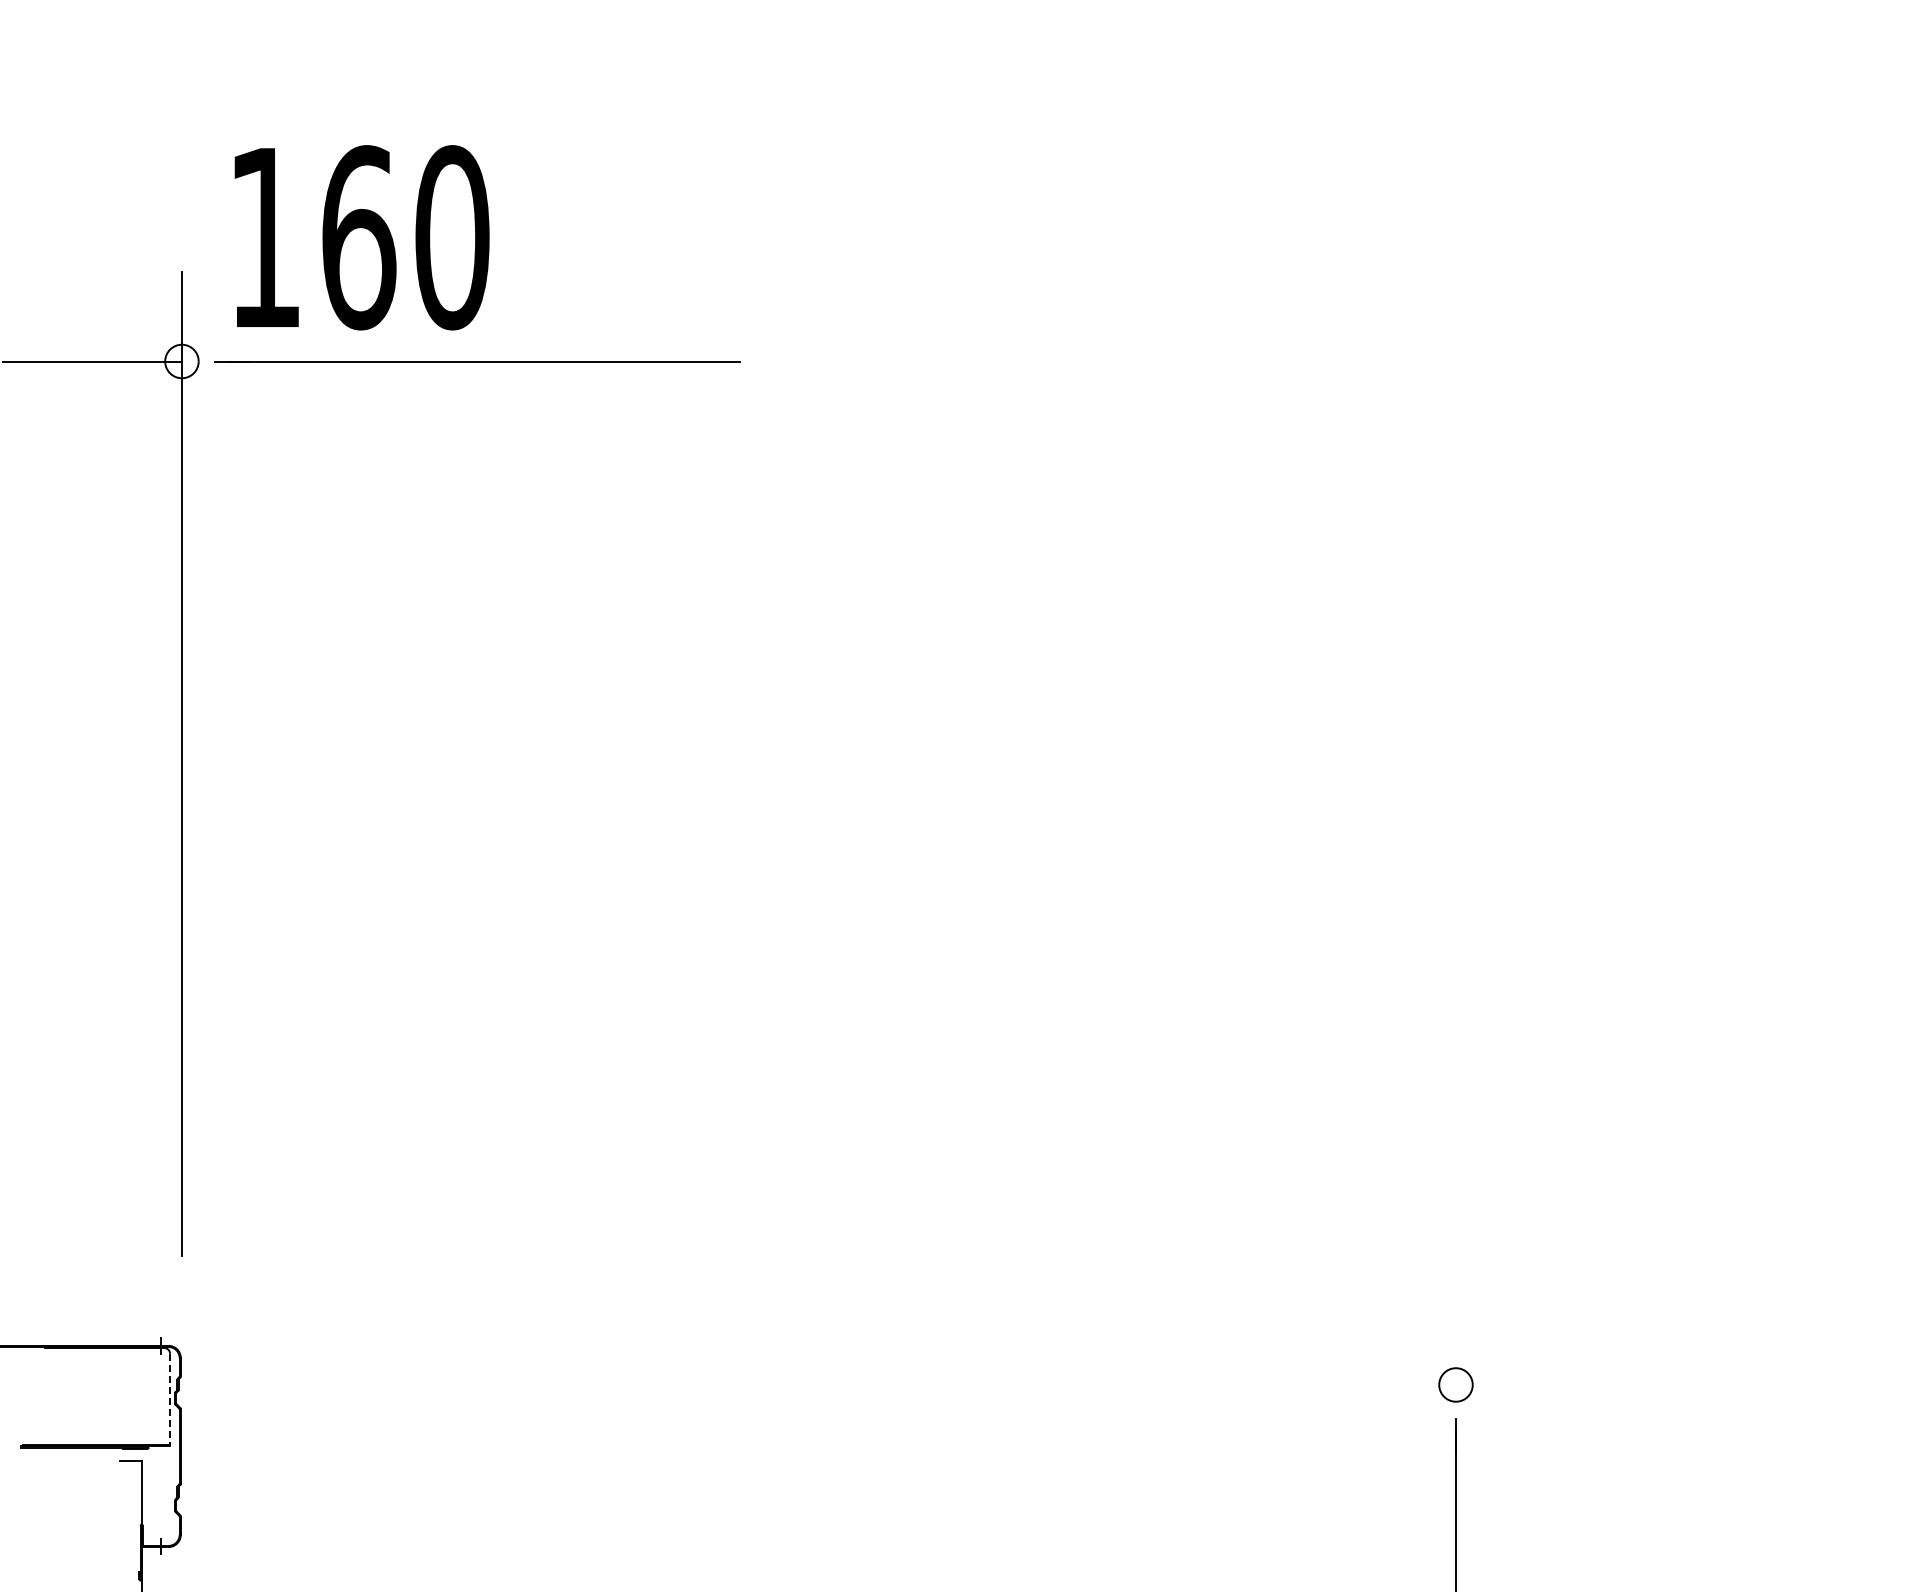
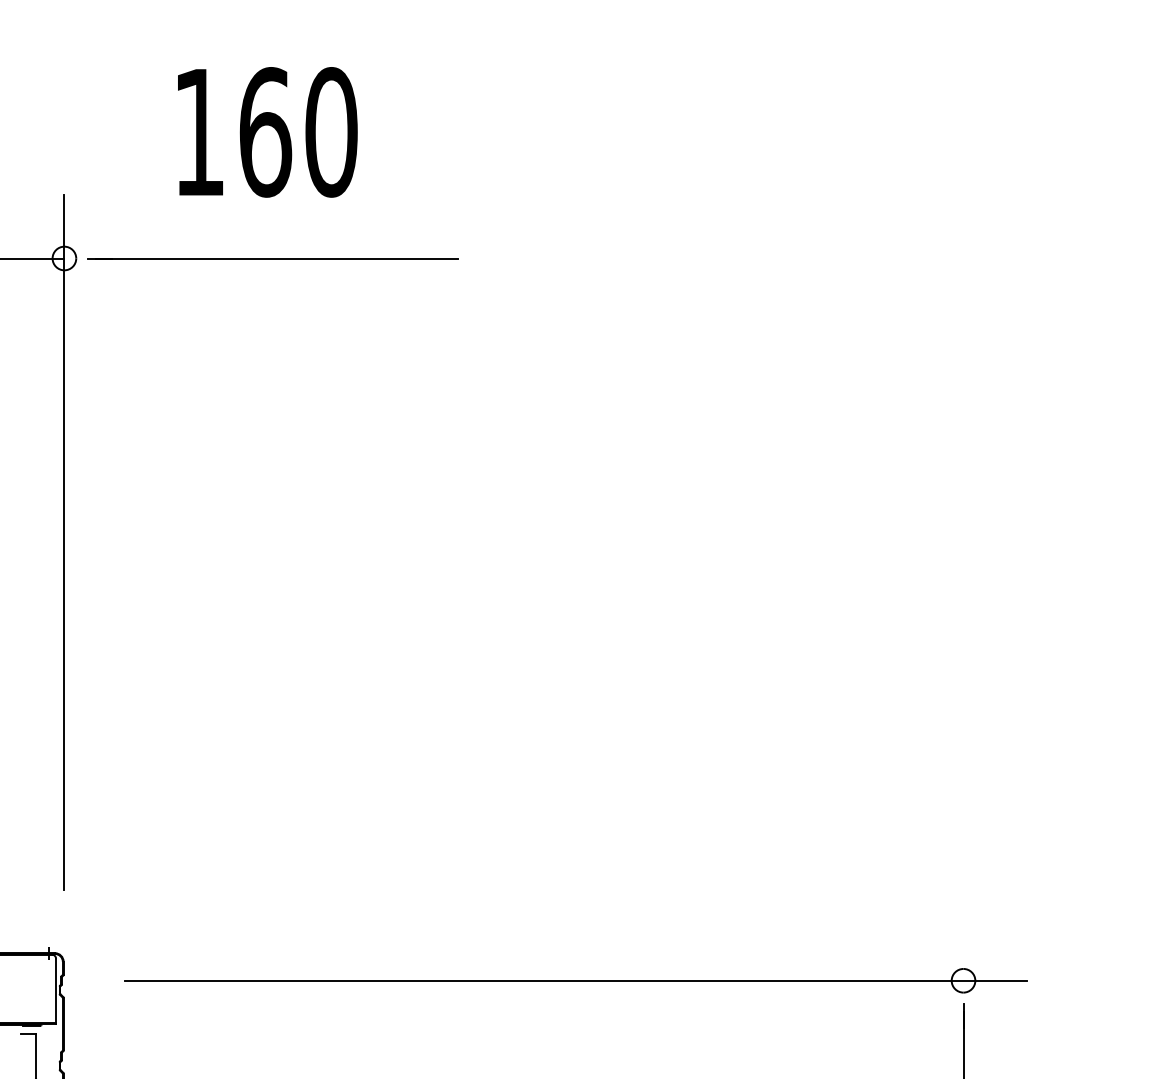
text: (361, 237) -> (267, 132), moved
line: (906, 1384) -> (575, 980), added
line: (170, 1400) -> (56, 991), dashed -> solid

